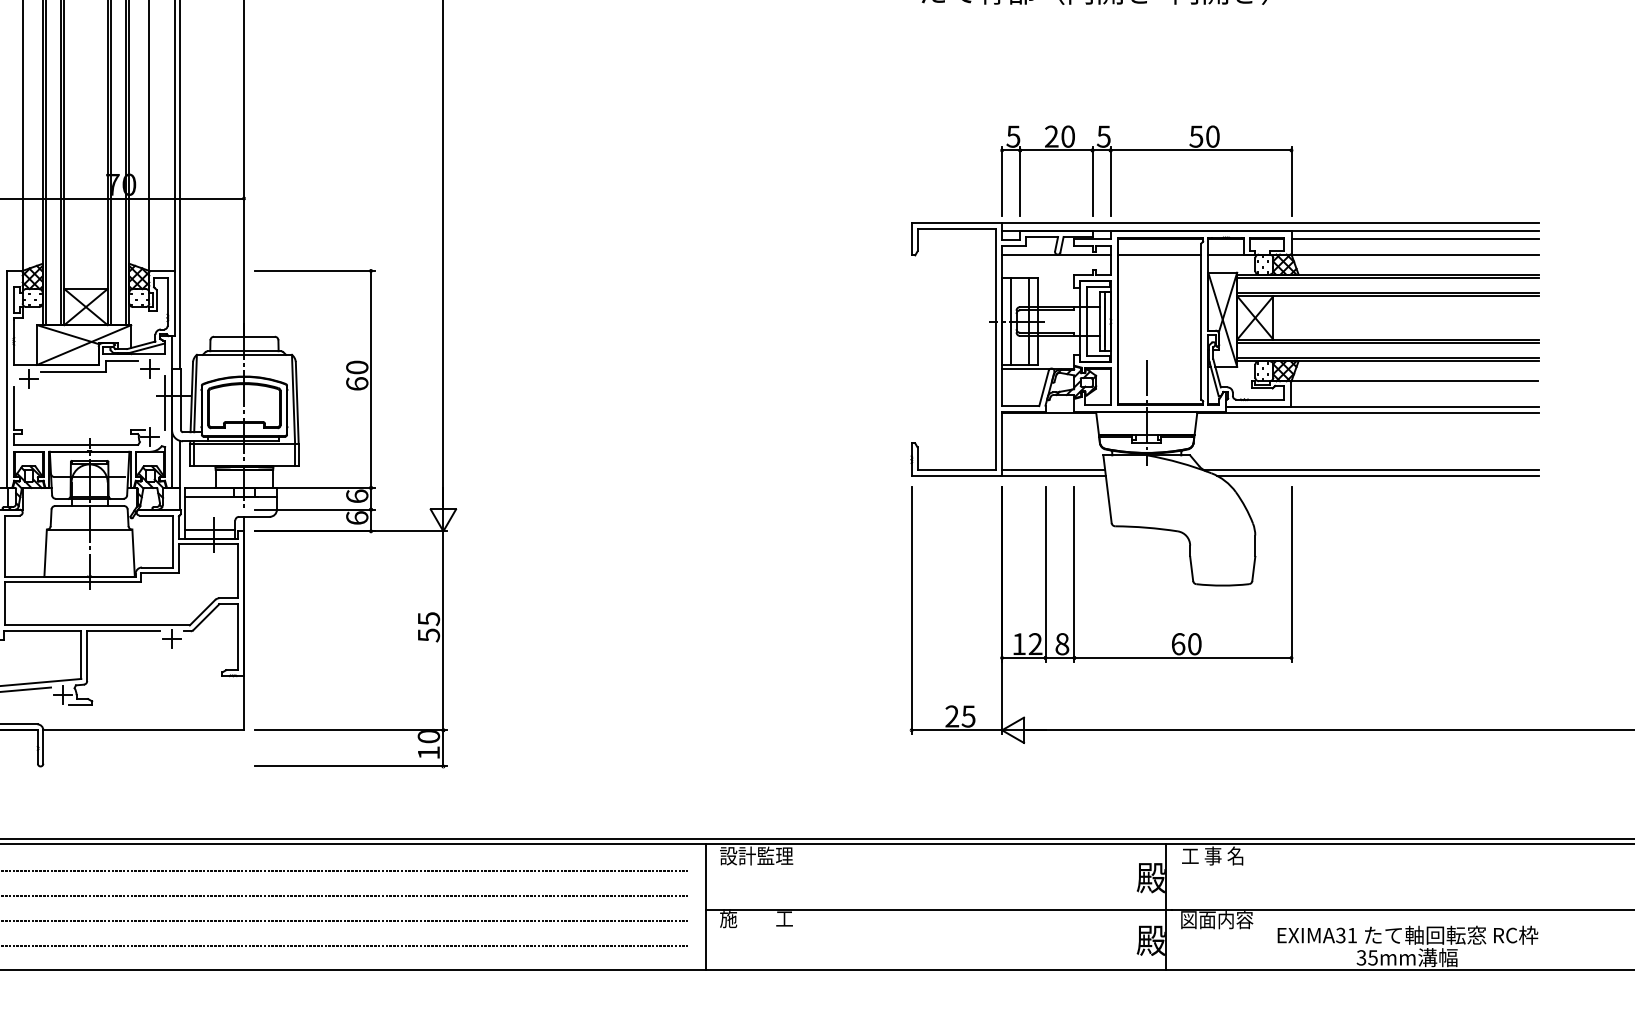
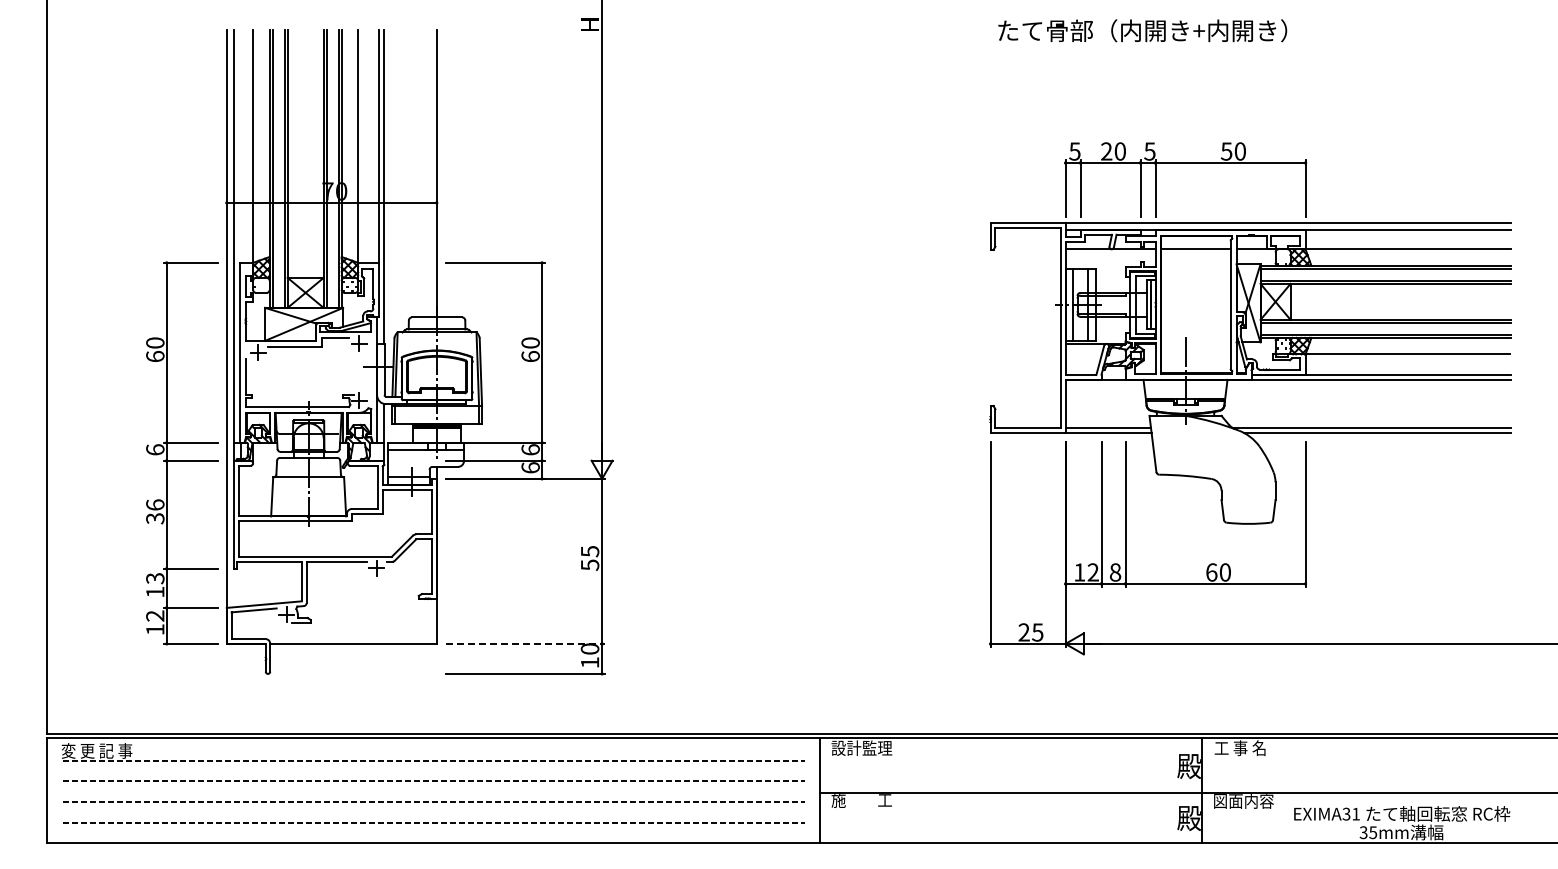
line: (1415, 239) -> (1408, 236), removed
line: (165, 401) -> (371, 371), removed
line: (351, 729) -> (525, 643), solid -> dashed

